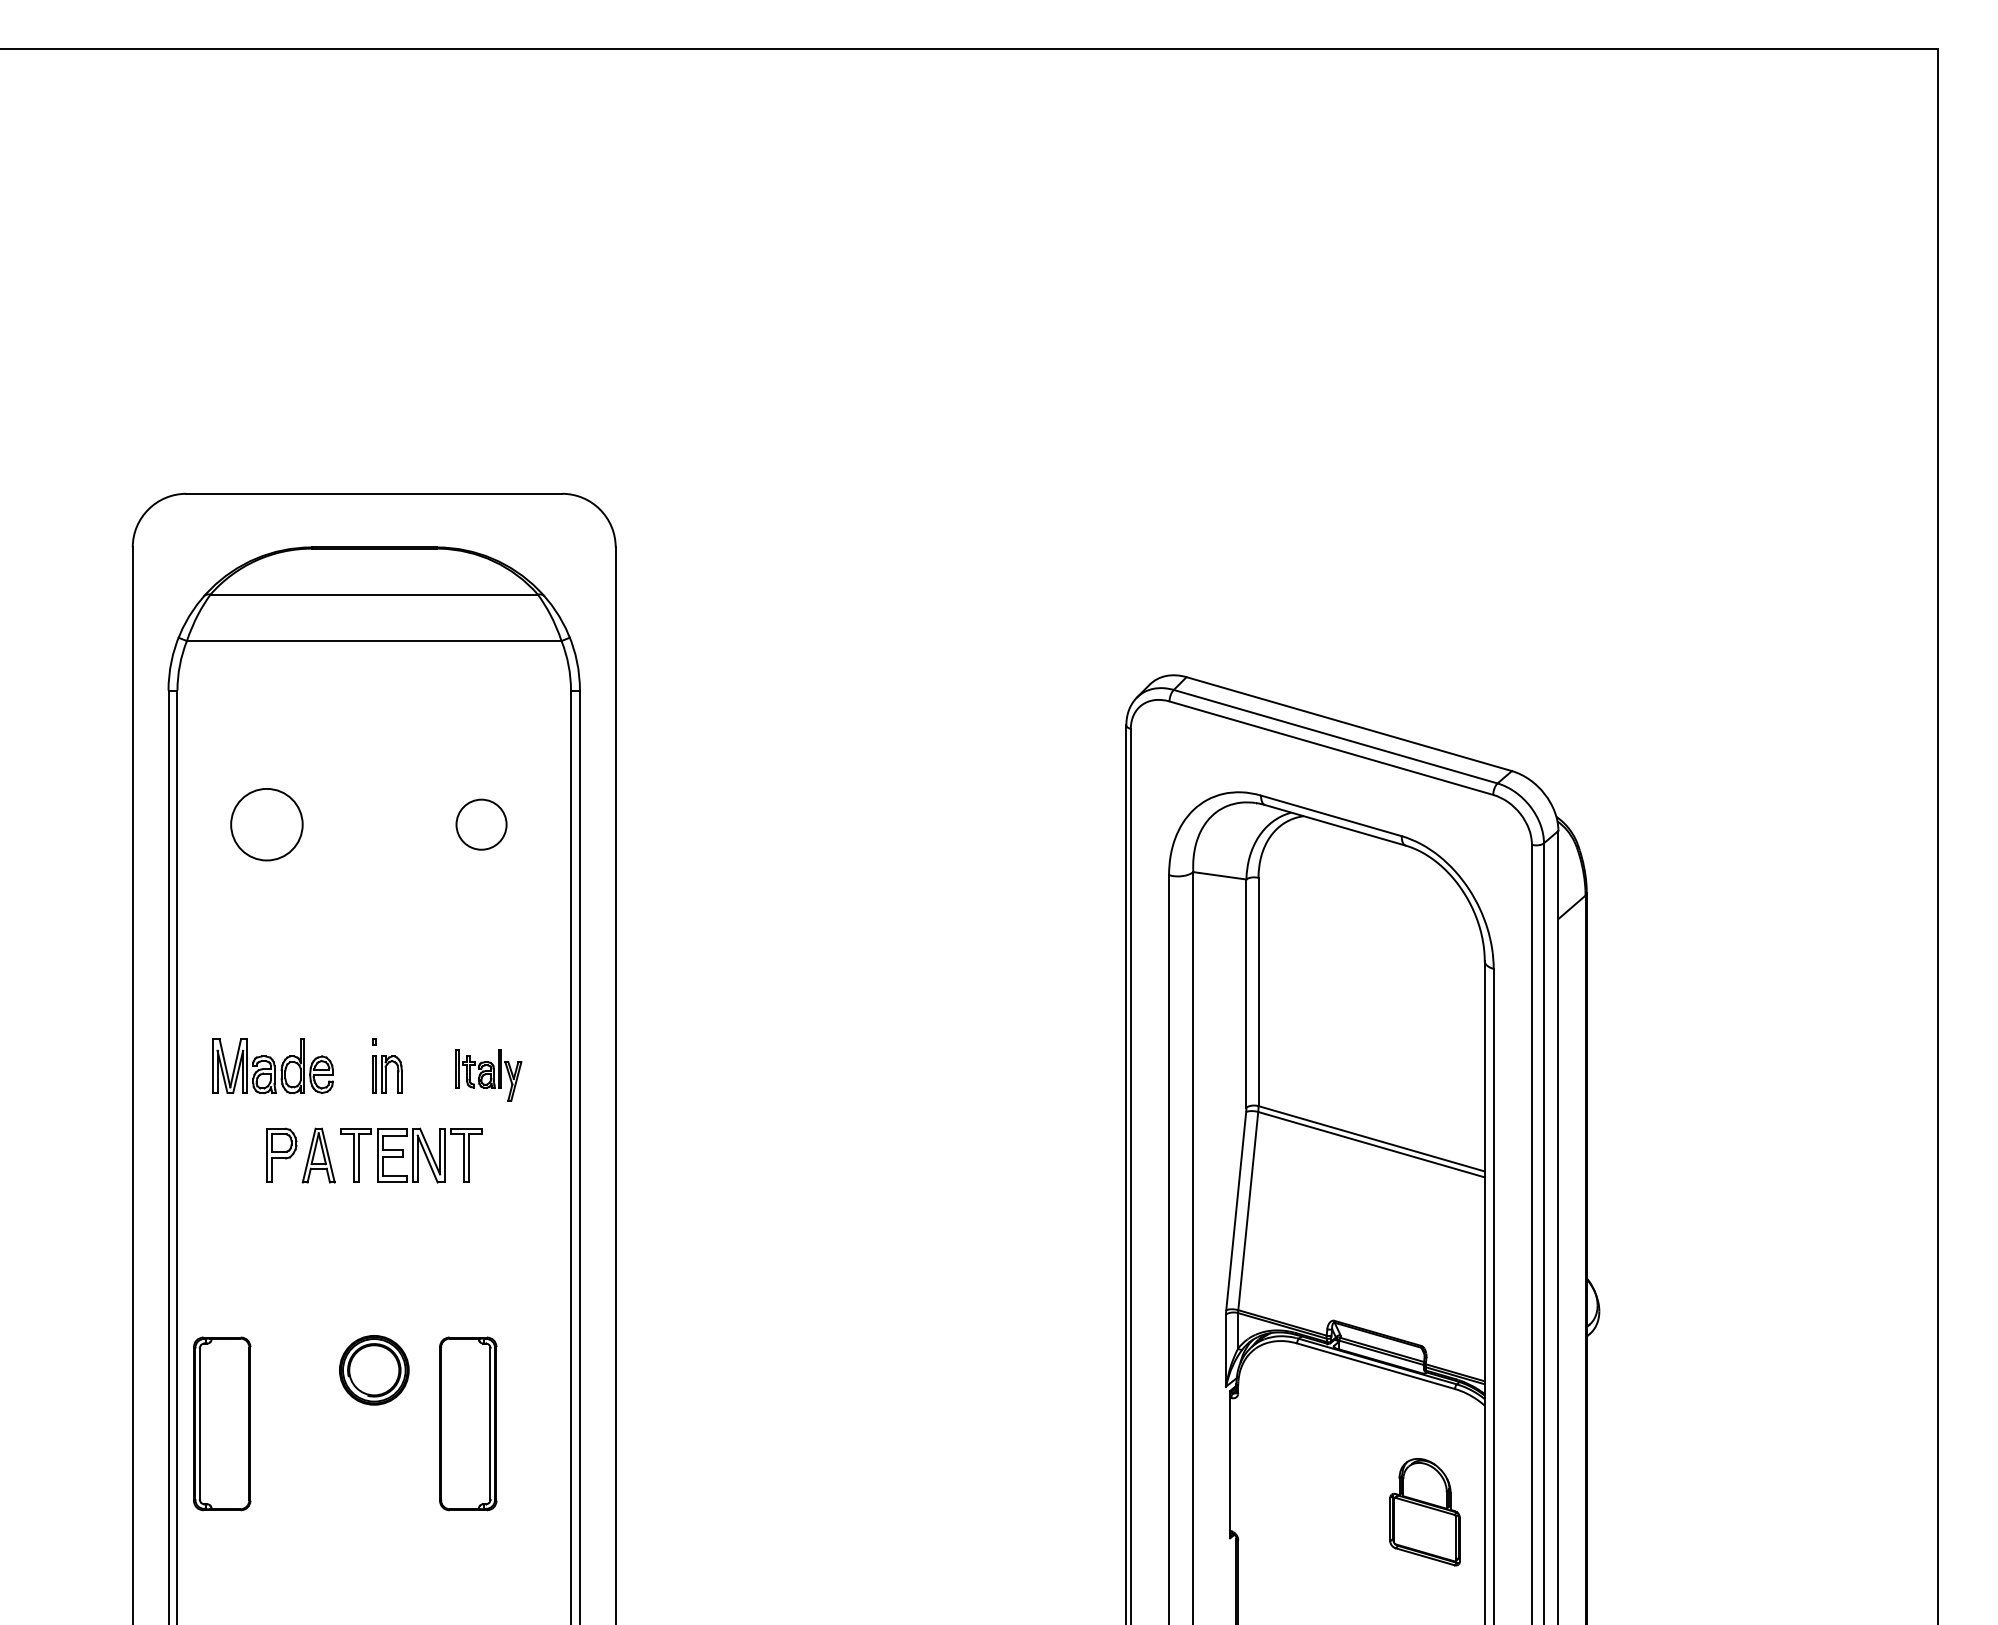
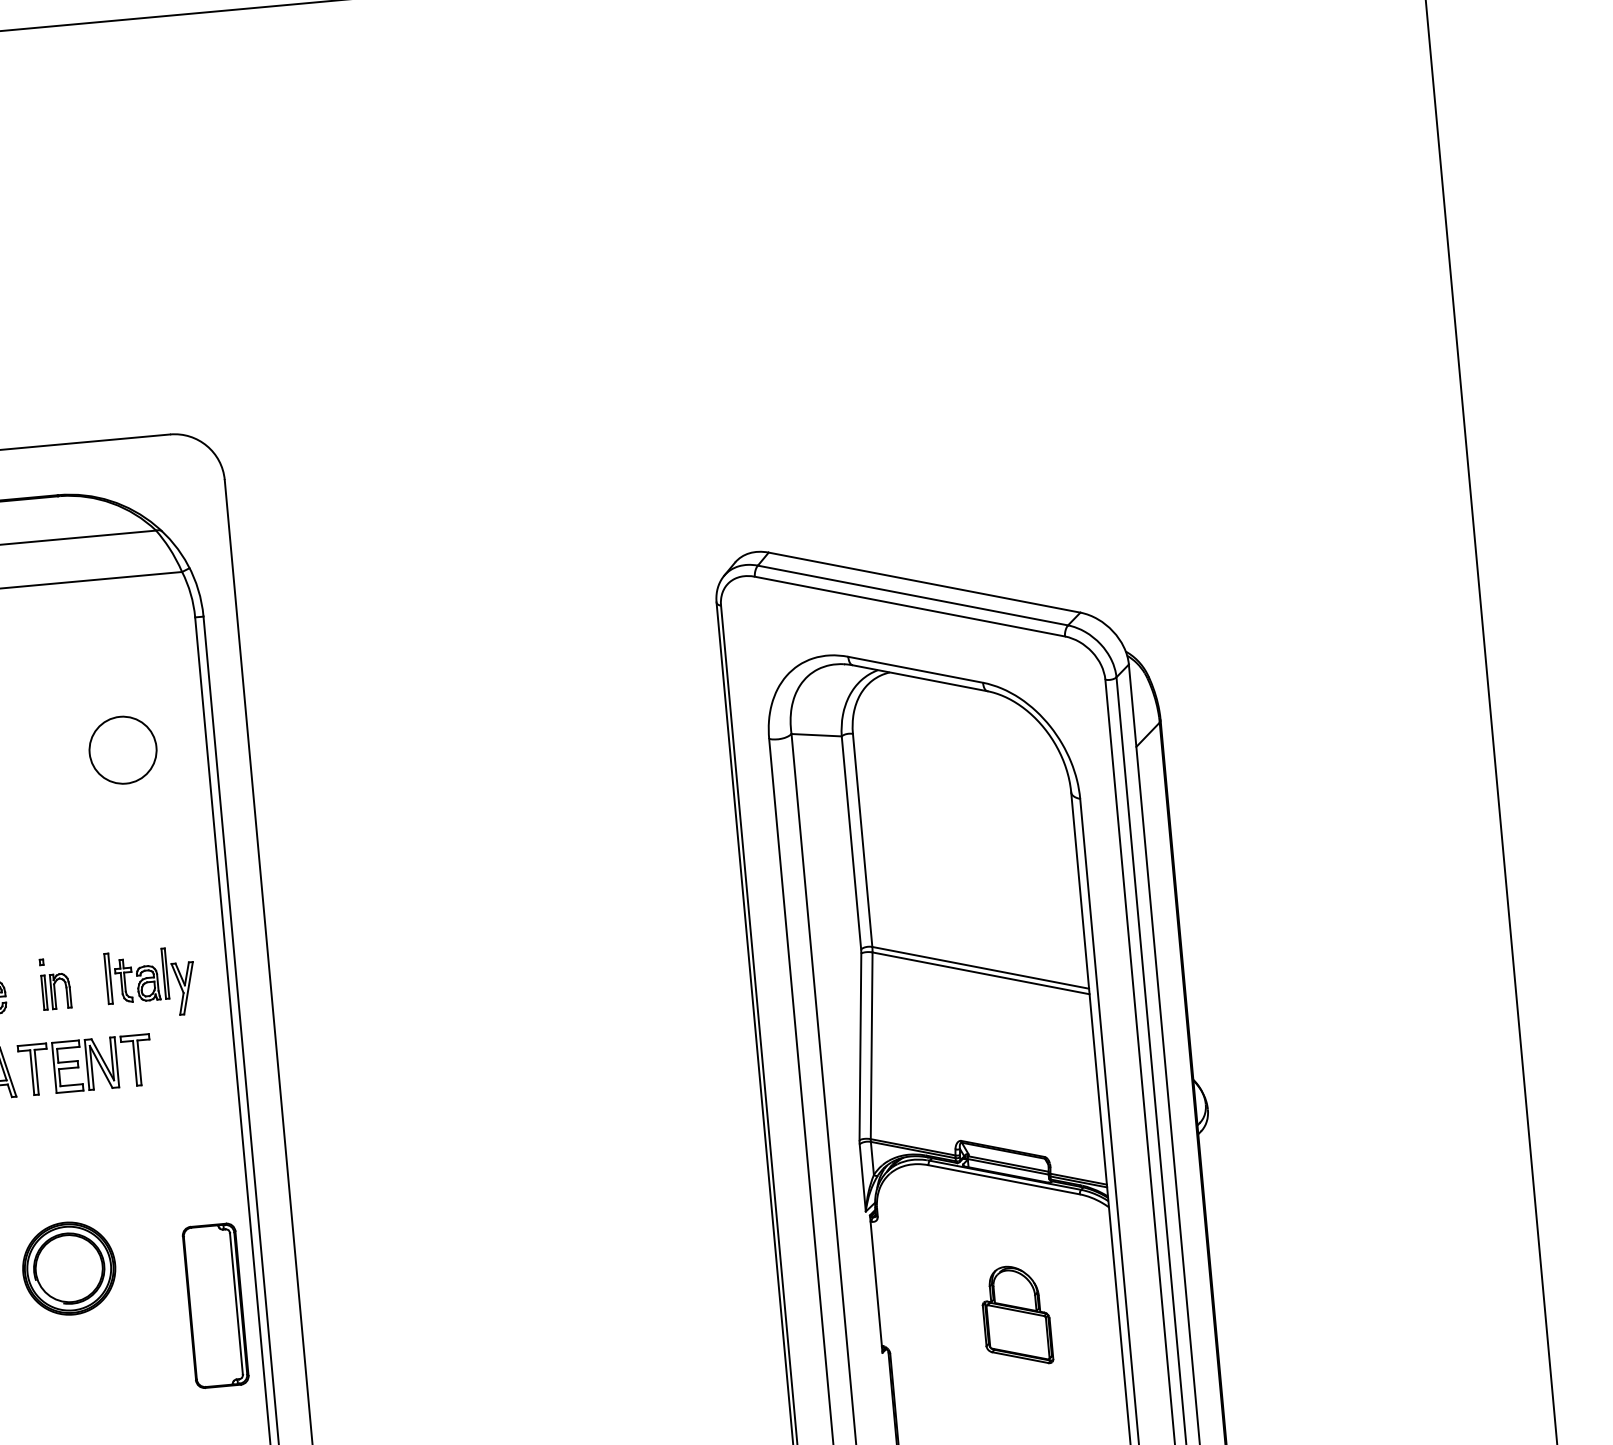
circle: (481, 824) -> (123, 750), size x1.43
part: (488, 1075) -> (150, 983), size x1.43
part: (374, 1370) -> (69, 1268), size x1.43
part: (468, 1423) -> (215, 1305), moved
part: (1424, 1512) -> (1016, 1316), moved

